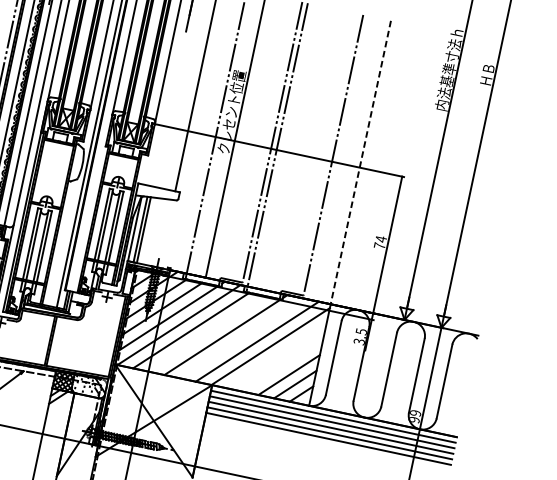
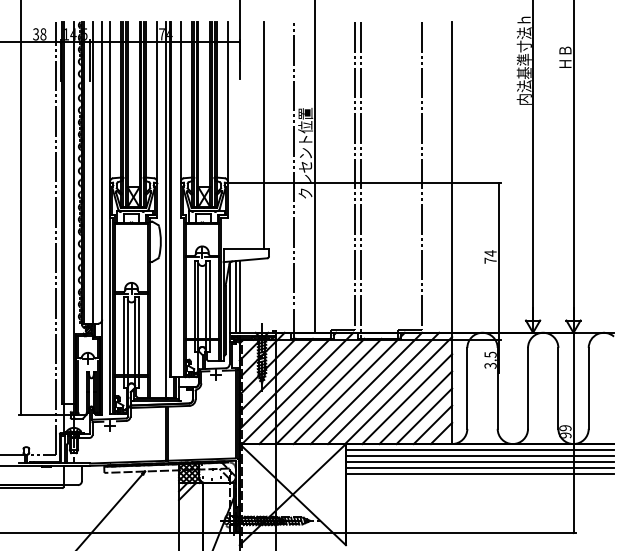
line: (360, 163) -> (452, 178), dashed -> solid
line: (206, 333) -> (328, 391), added
line: (241, 338) -> (366, 388), added
line: (277, 356) -> (407, 399), added
line: (282, 365) -> (415, 407), added

